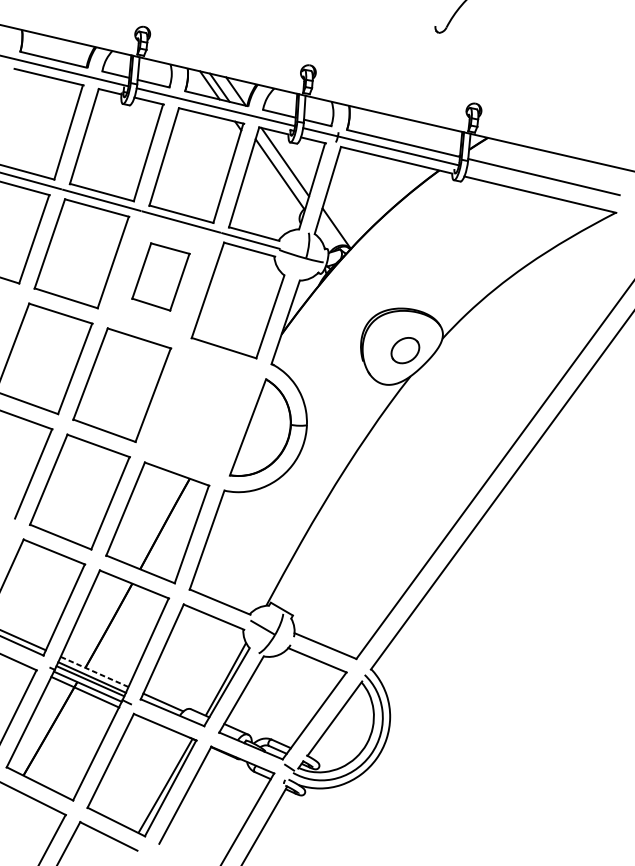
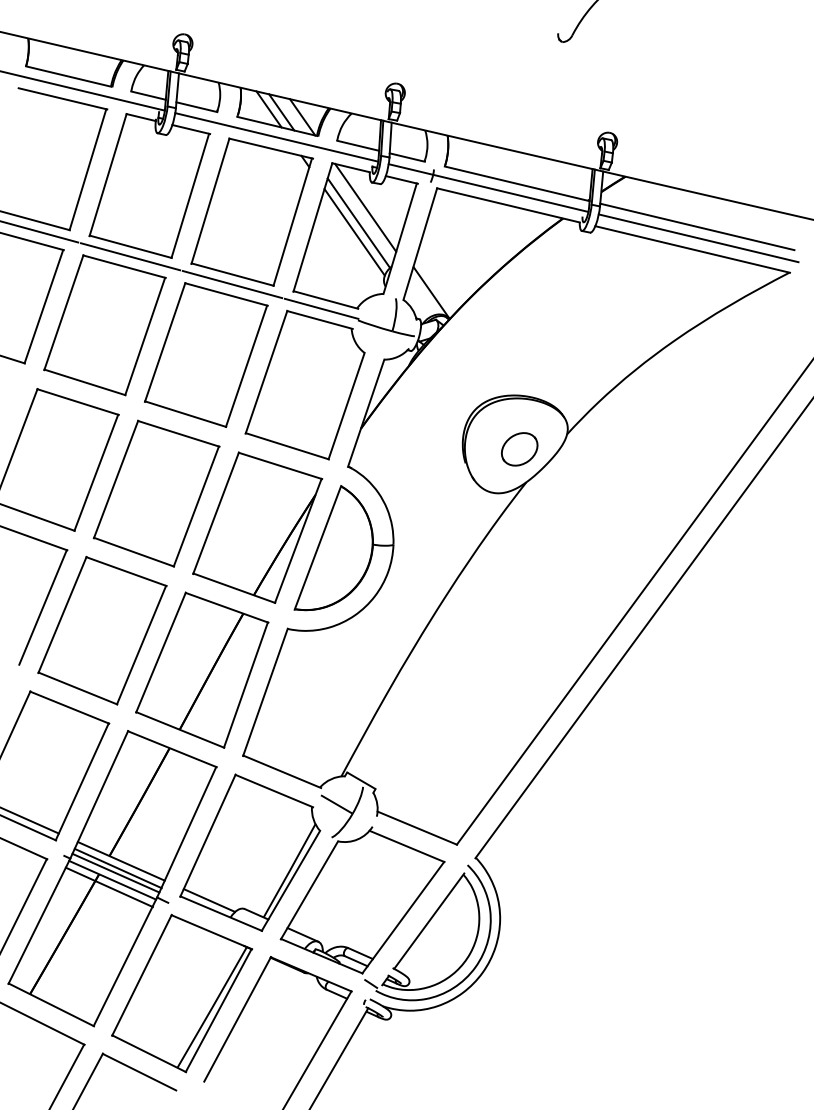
line: (276, 181) -> (354, 232), added
line: (544, 186) -> (698, 238), added
part: (161, 276) -> (206, 354), size x1.67
part: (200, 411) -> (257, 527), added
line: (94, 672) -> (121, 861), dashed -> solid

